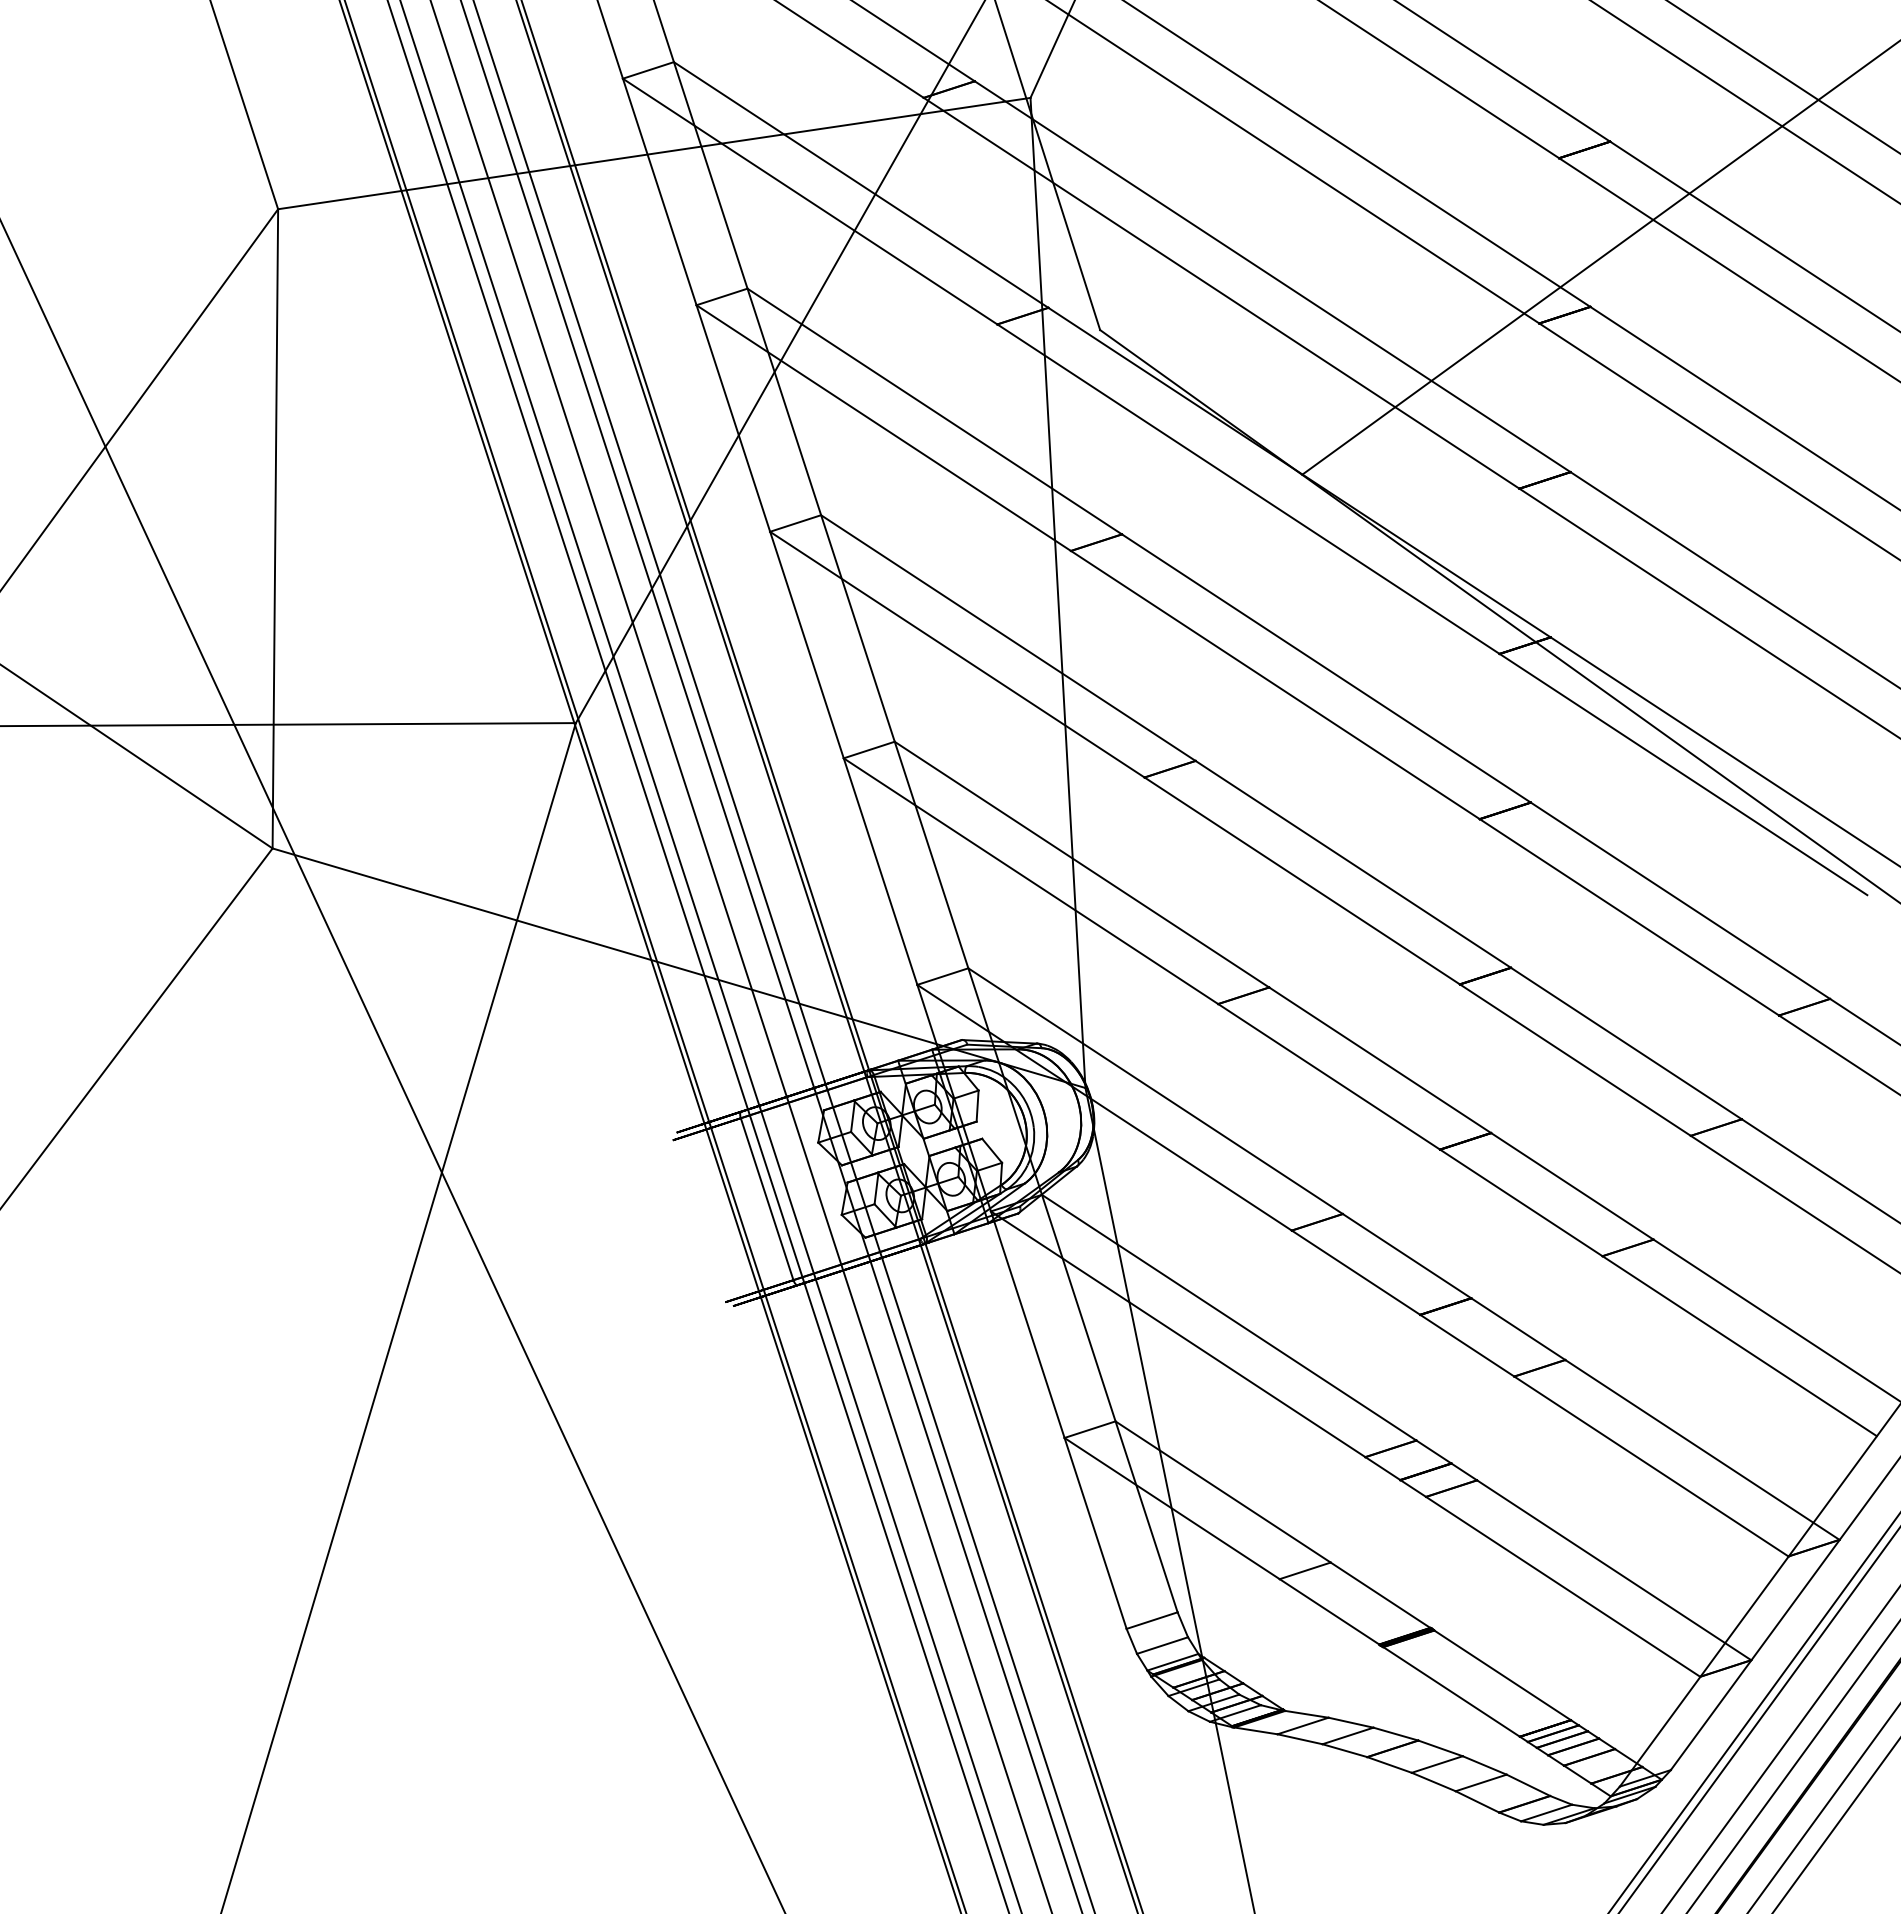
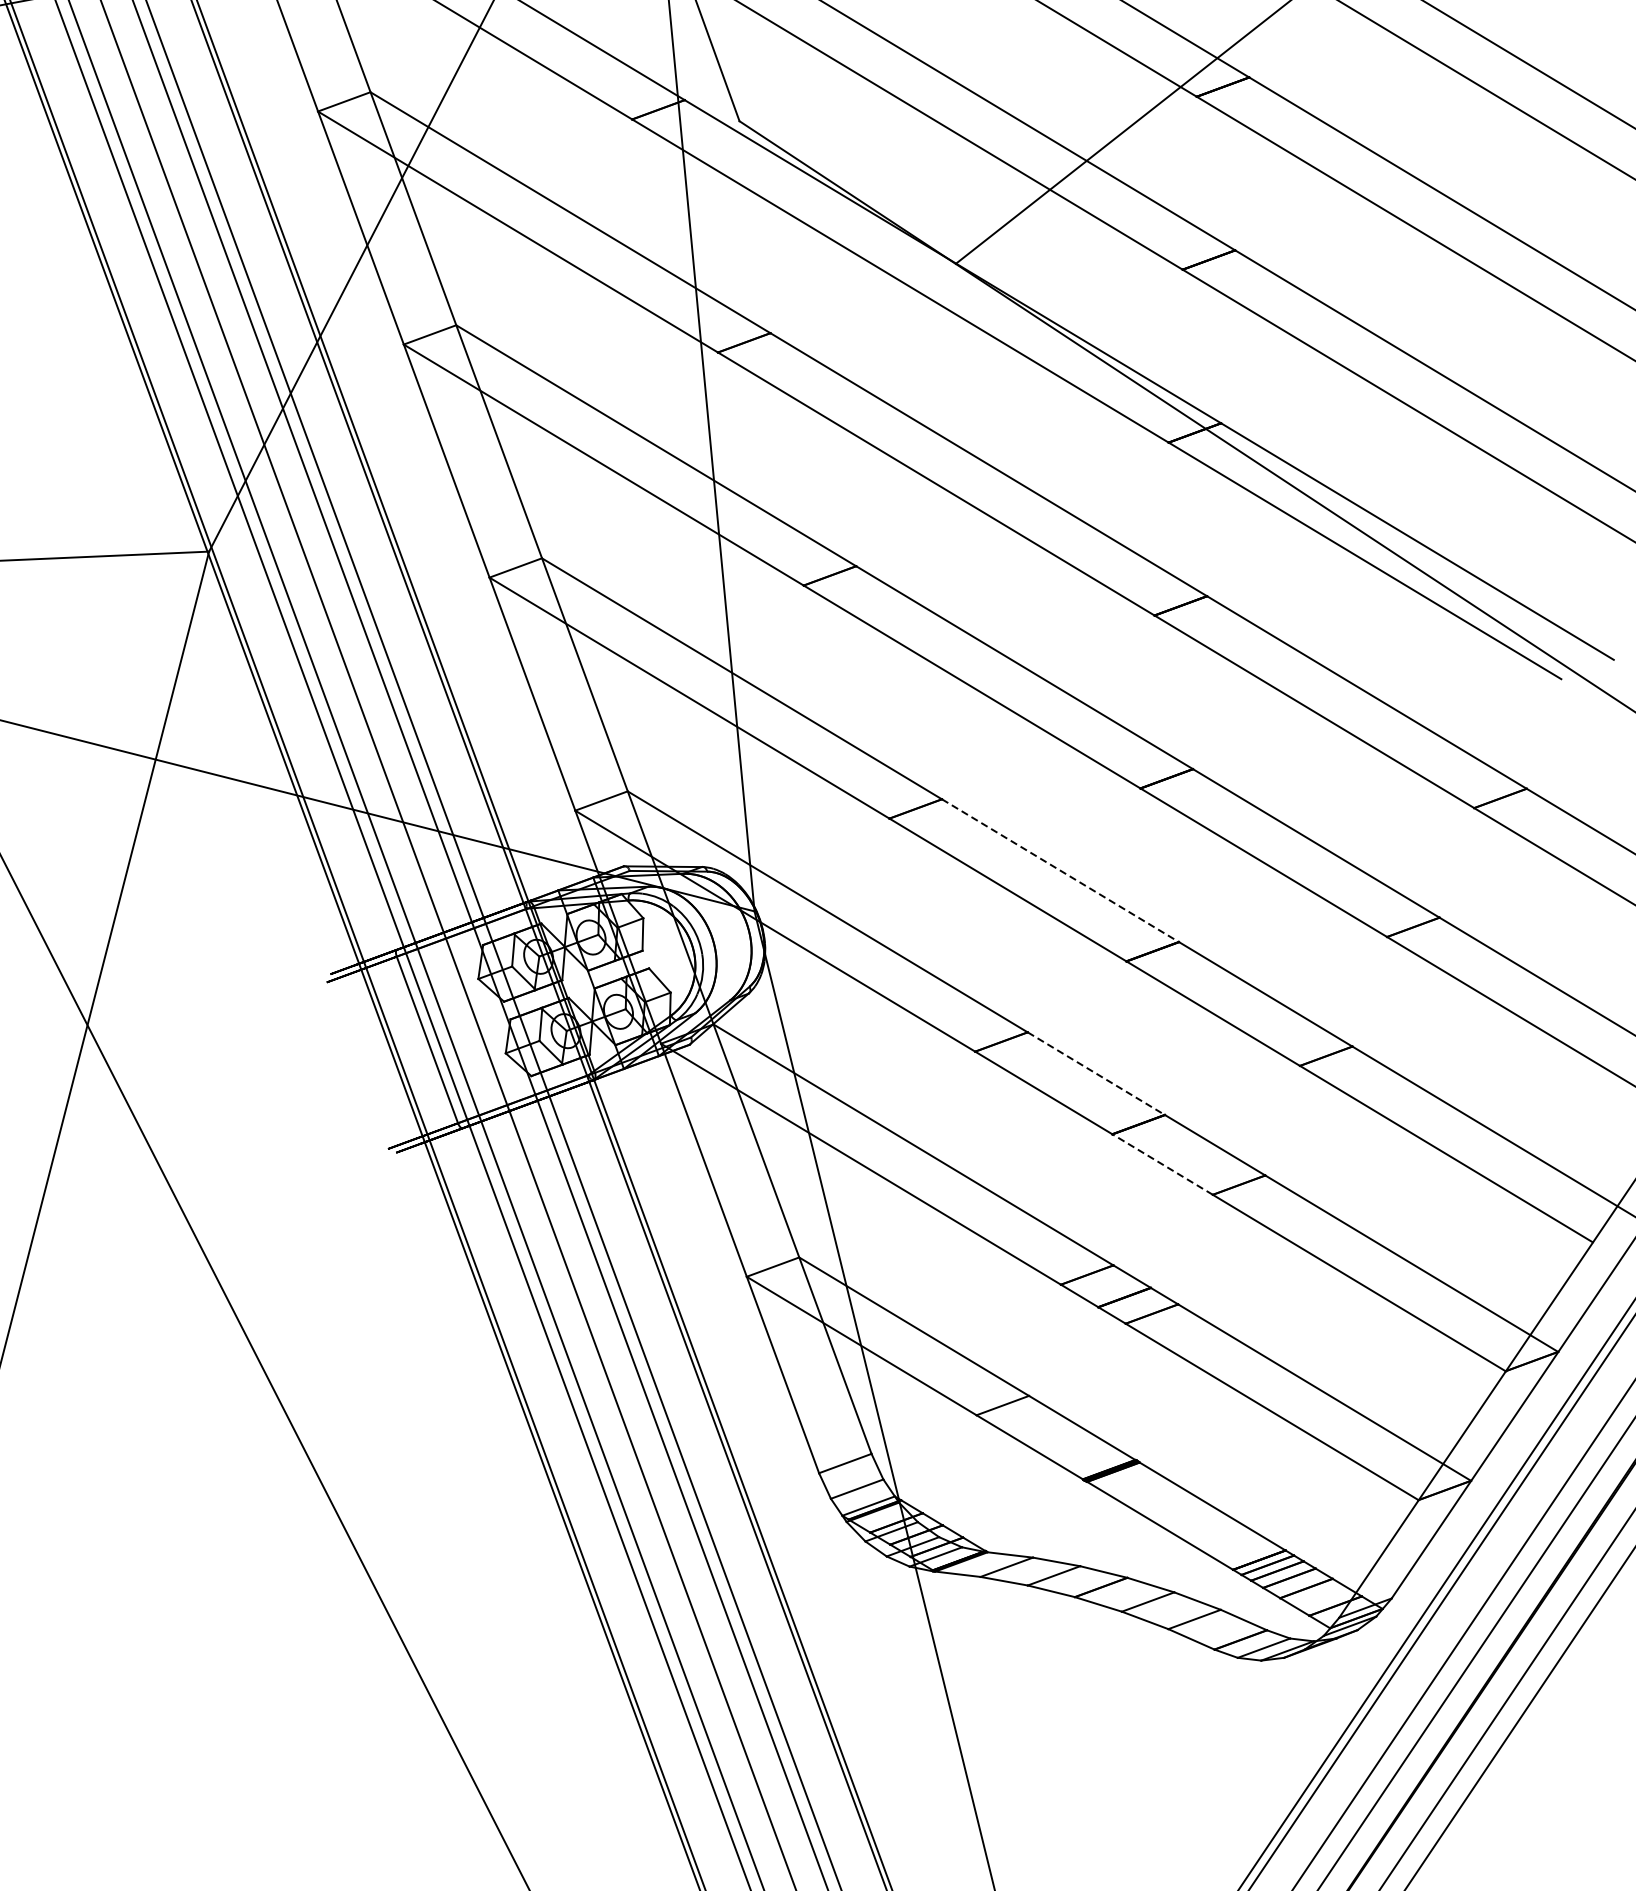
line: (1380, 1060) -> (1060, 870), solid -> dashed
line: (1407, 1256) -> (1096, 1074), solid -> dashed
line: (1466, 1345) -> (1161, 1164), solid -> dashed

